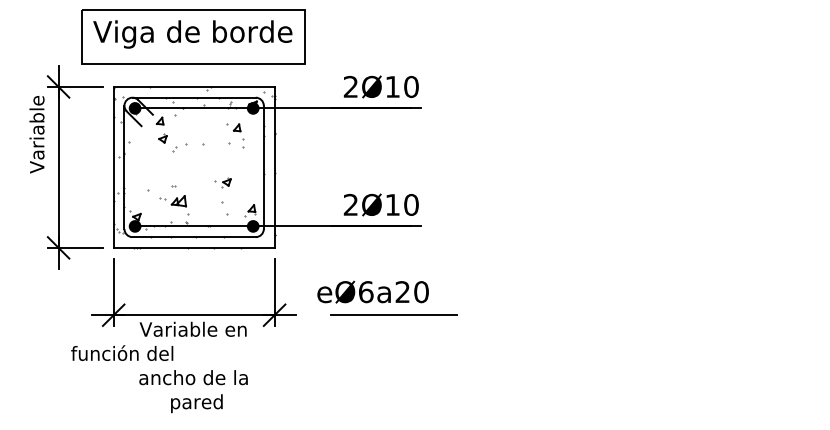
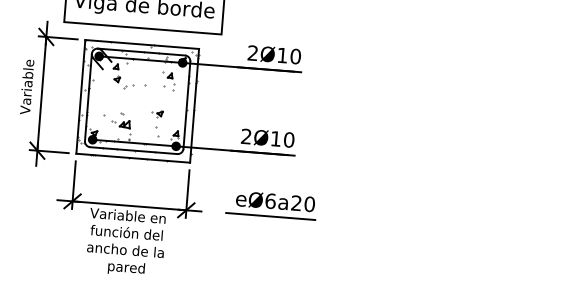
text: (36, 134) -> (26, 86), moved
text: (372, 291) -> (275, 201), moved
text: (122, 352) -> (126, 232), moved

